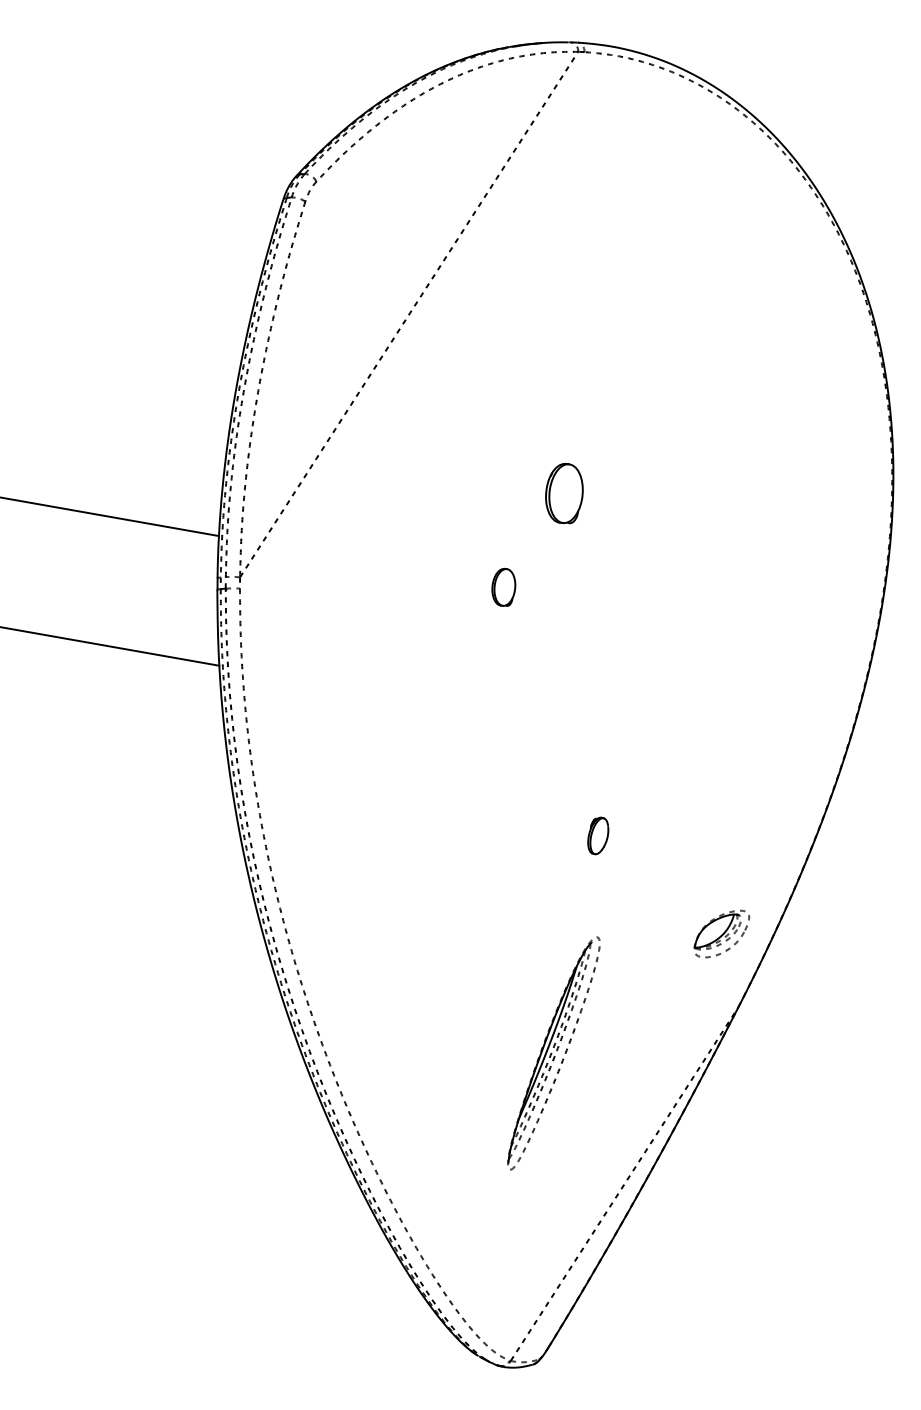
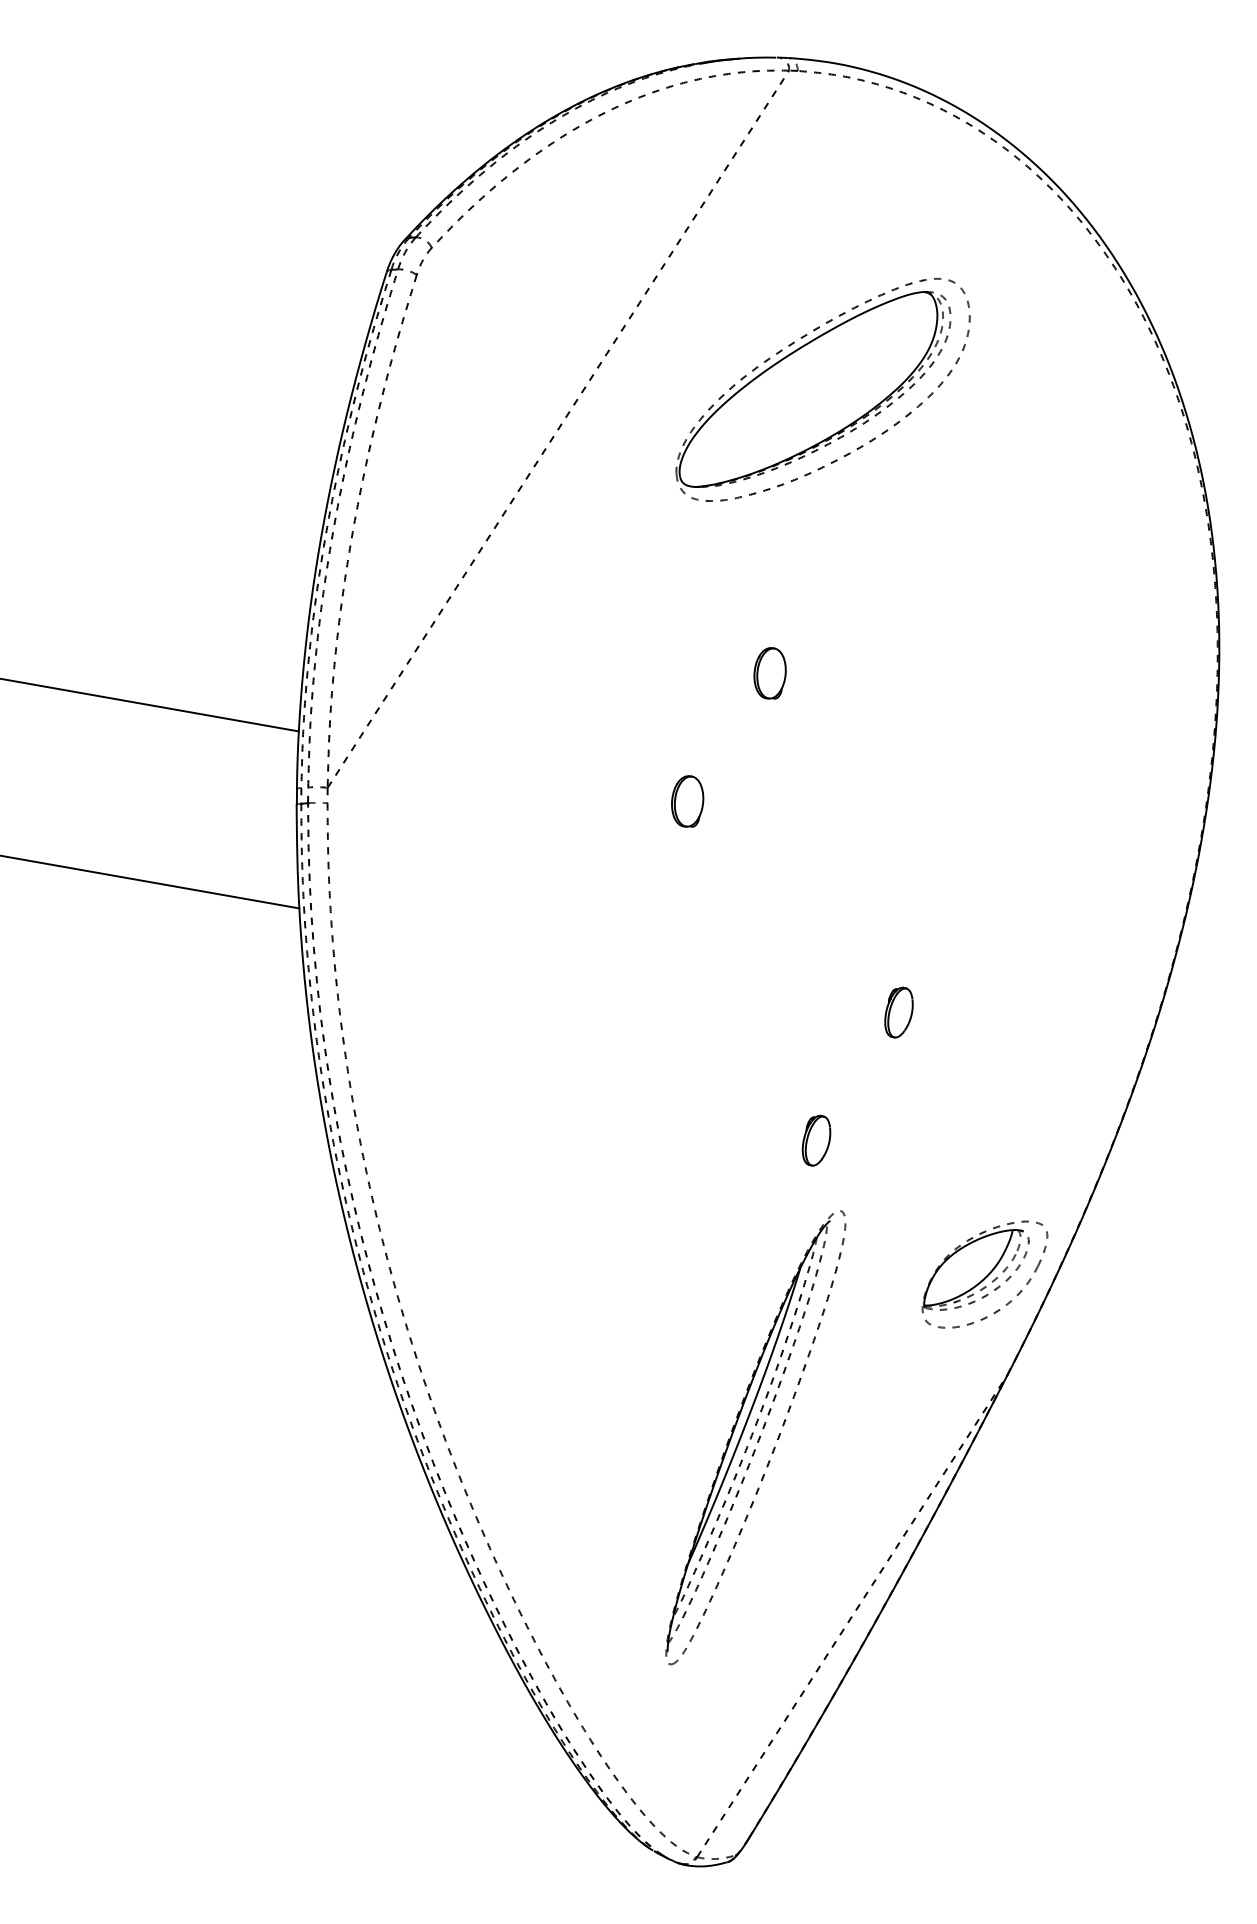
part: (602, 285) -> (822, 389), added
part: (563, 493) -> (769, 673), size x0.62
part: (658, 741) -> (898, 1011), added
part: (721, 933) -> (984, 1273), size x1.67
part: (553, 1053) -> (755, 1437), size x1.43

